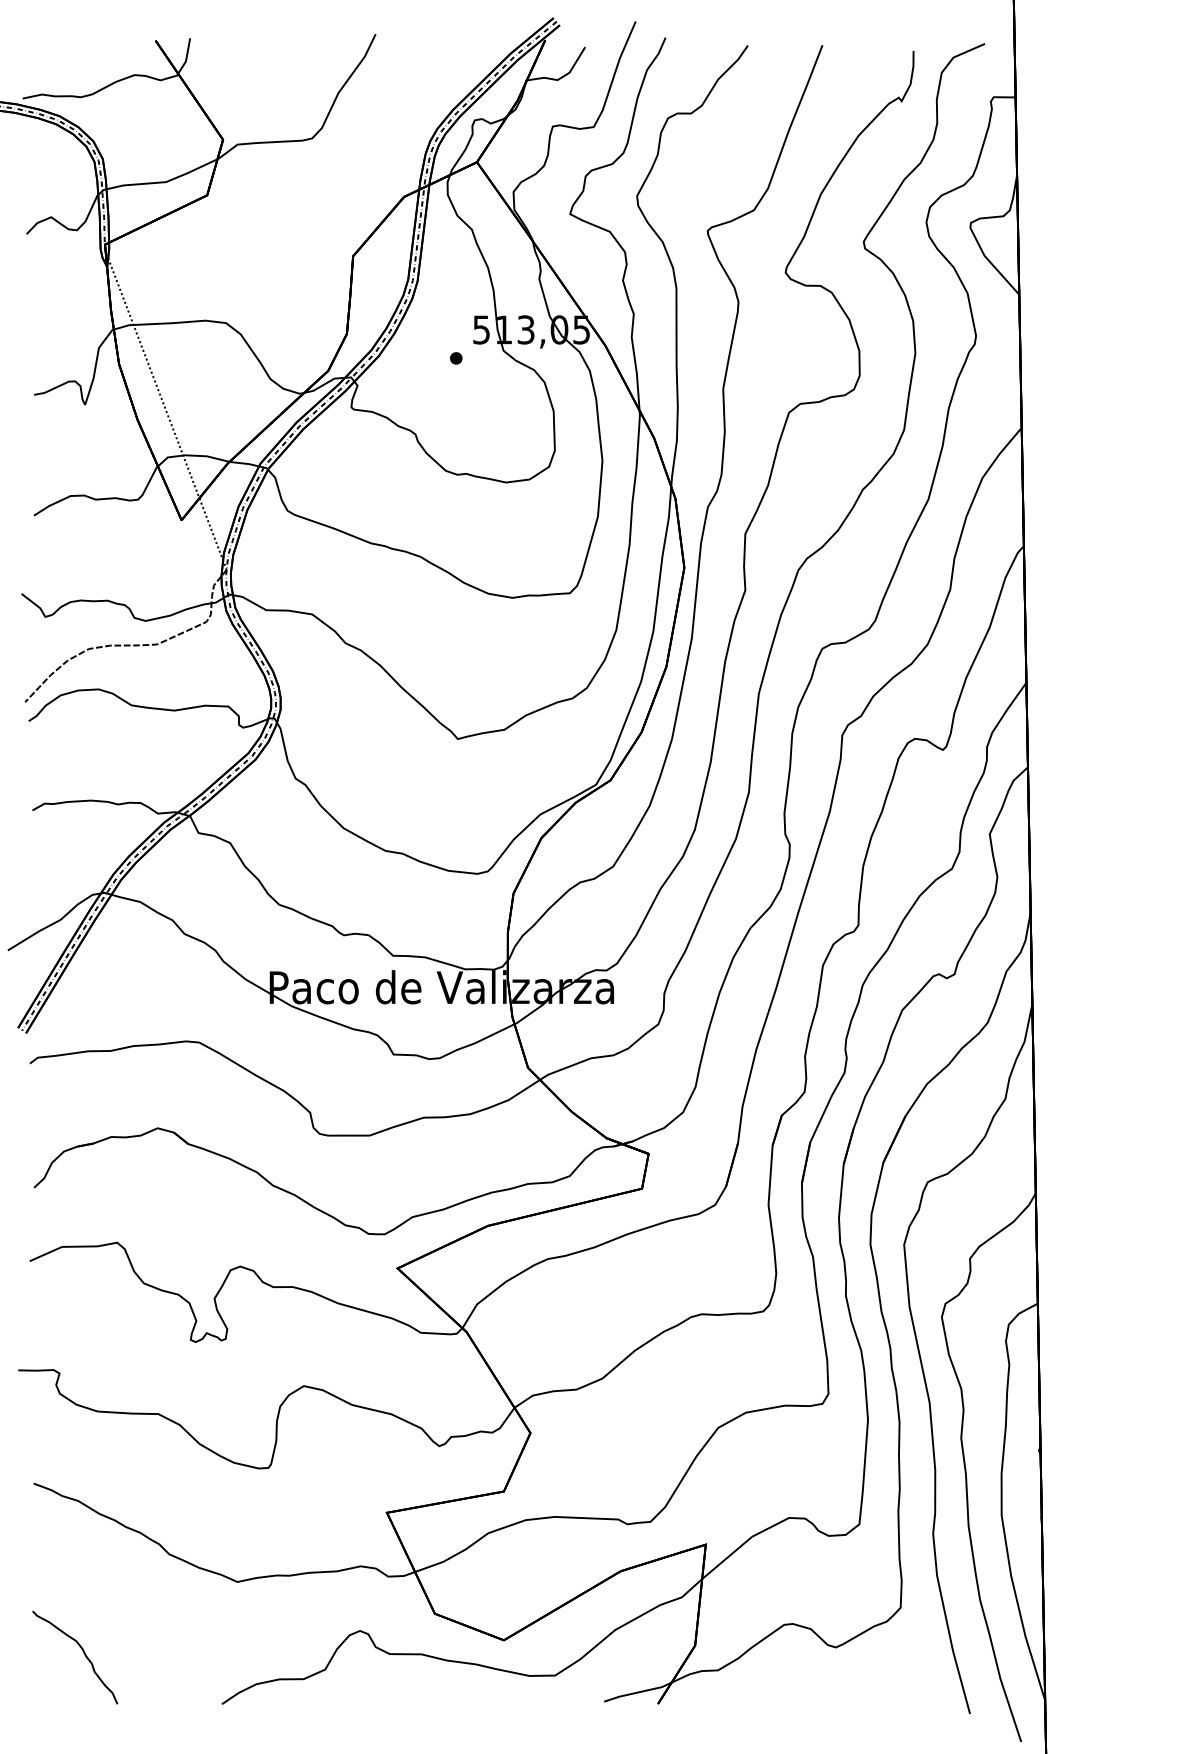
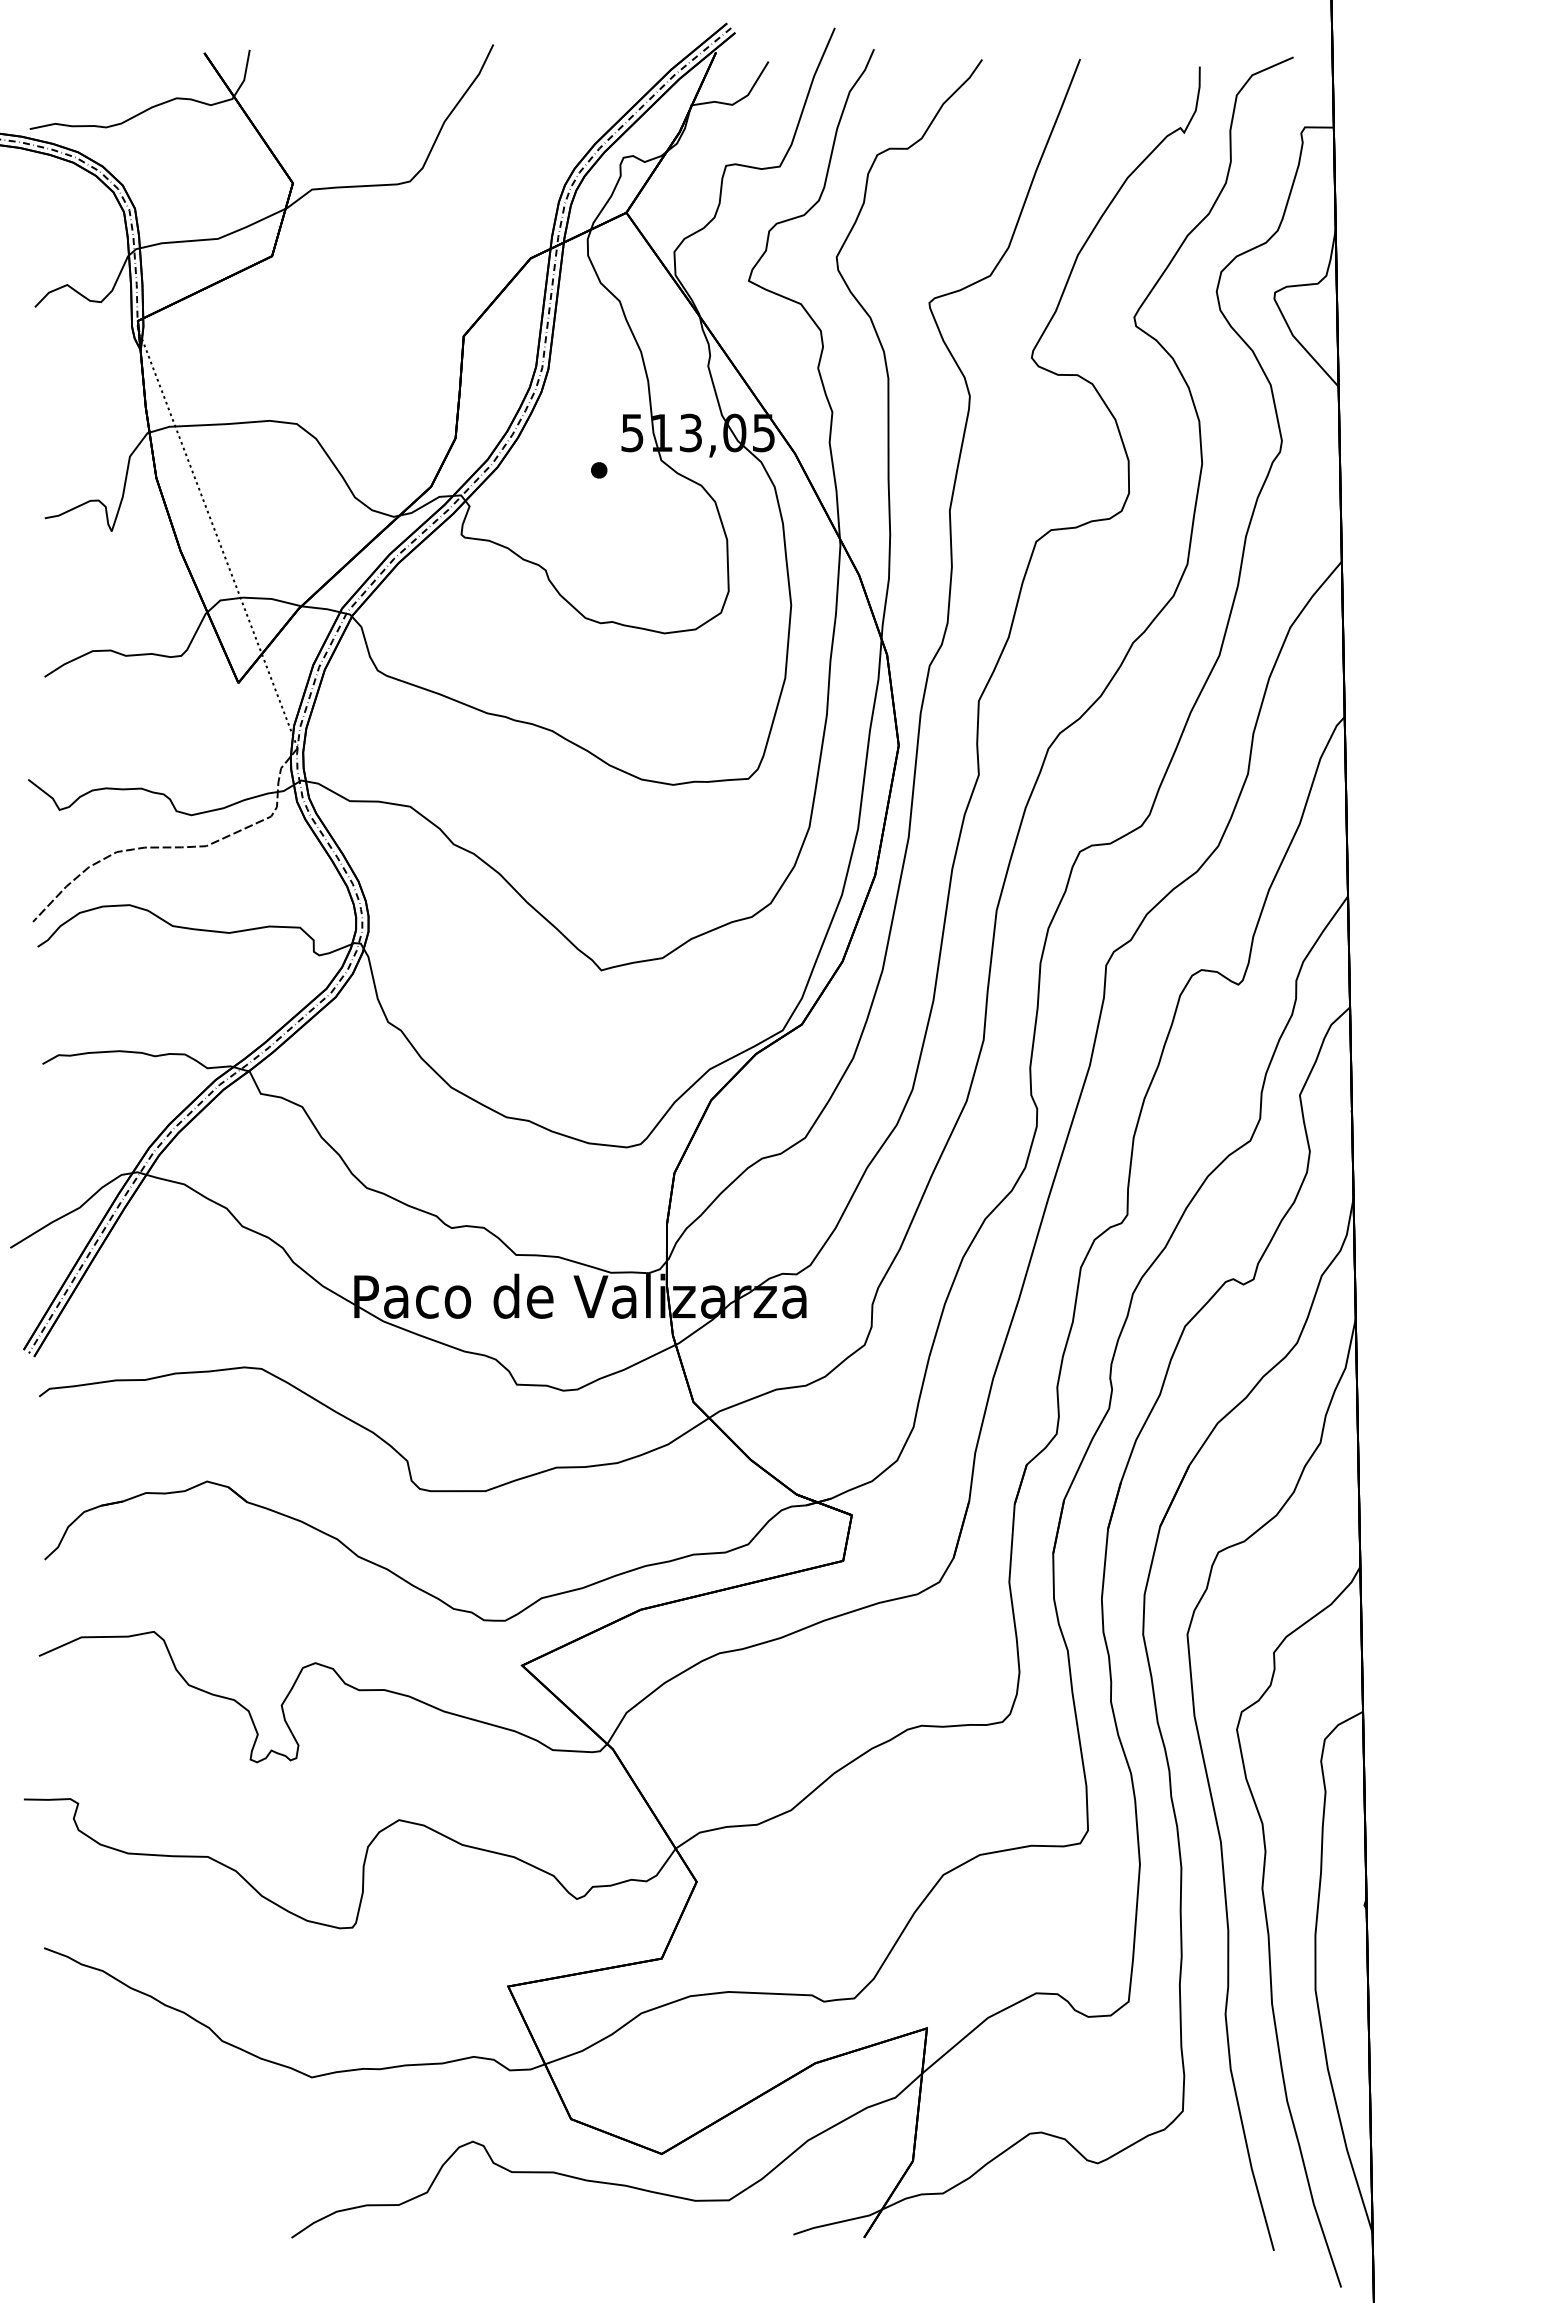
curve: (83, 1652) -> (109, 2170), removed

